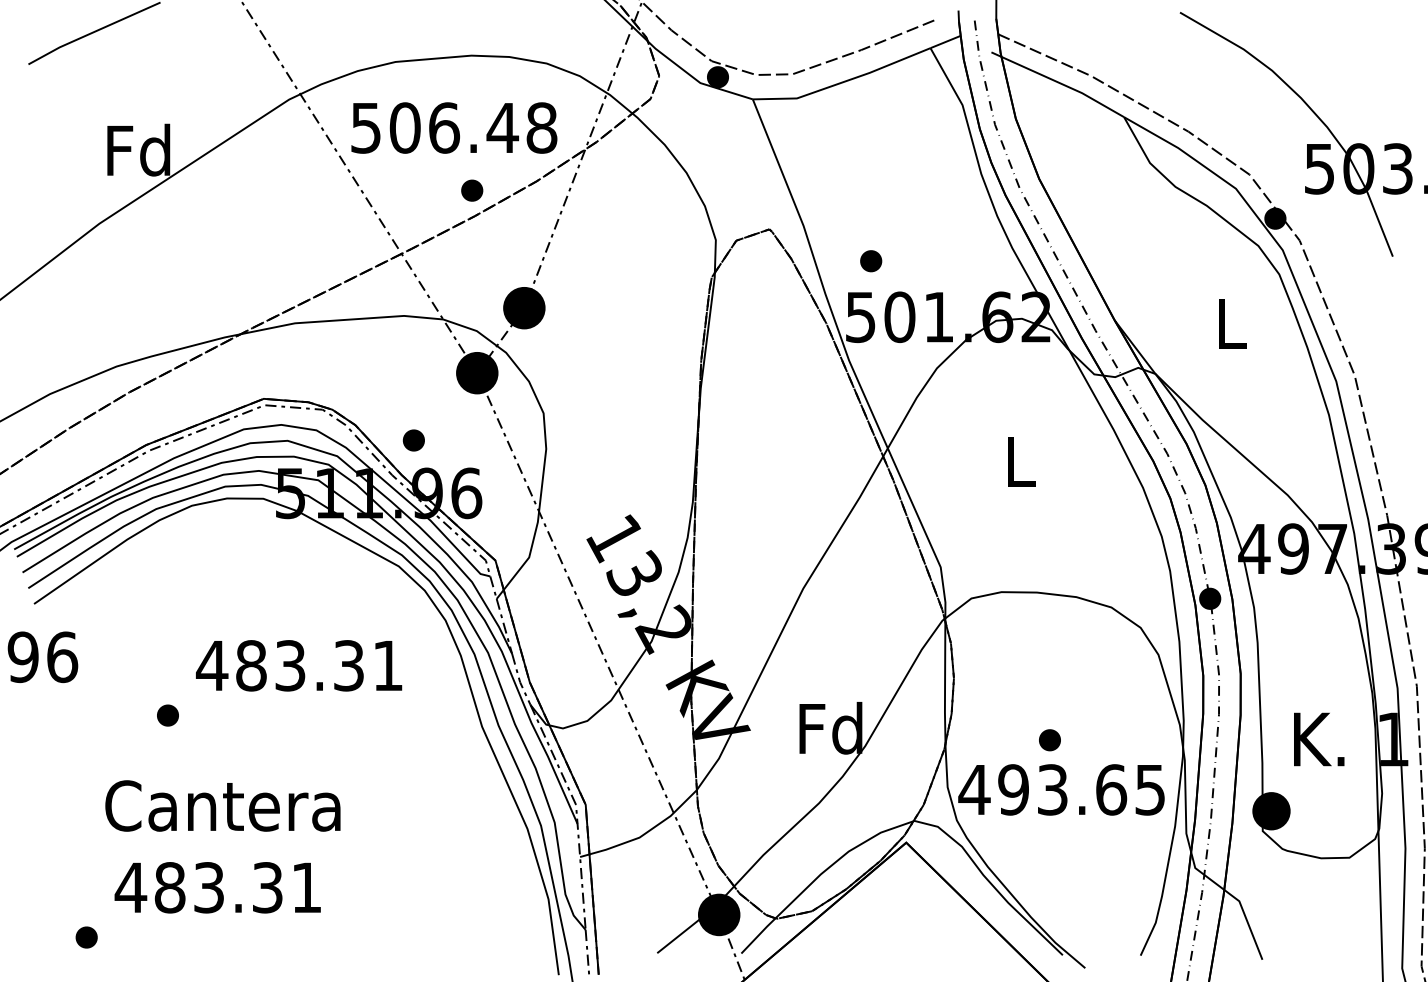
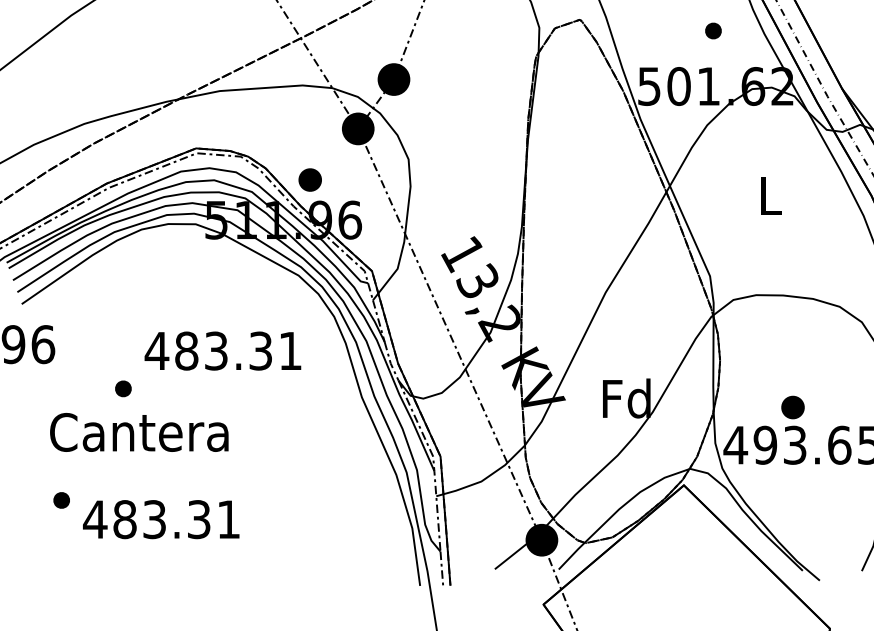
part: (871, 261) -> (713, 31), moved
part: (413, 440) -> (309, 180), size x1.4
part: (1049, 740) -> (792, 407), size x1.4
text: (222, 805) -> (138, 432), moved
part: (86, 937) -> (61, 500), moved

